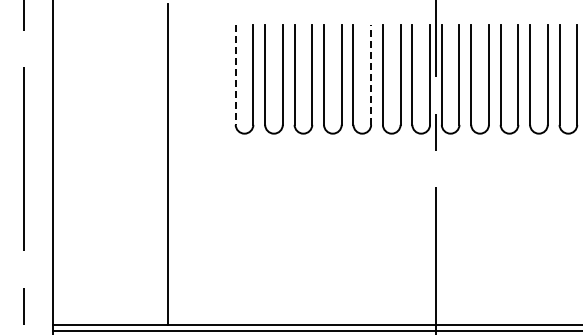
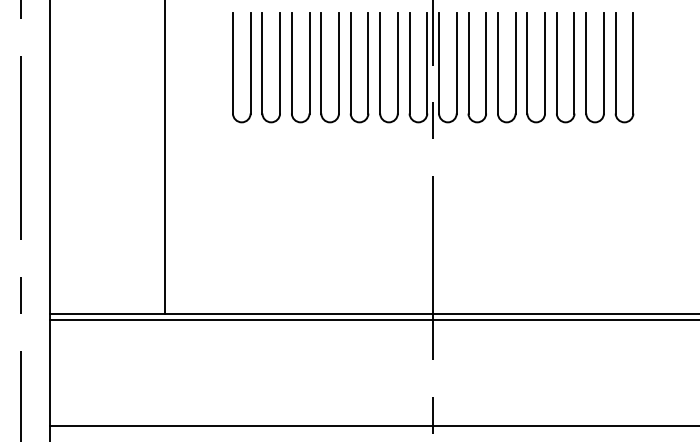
line: (371, 73) -> (368, 62), dashed -> solid
line: (235, 74) -> (232, 63), dashed -> solid

